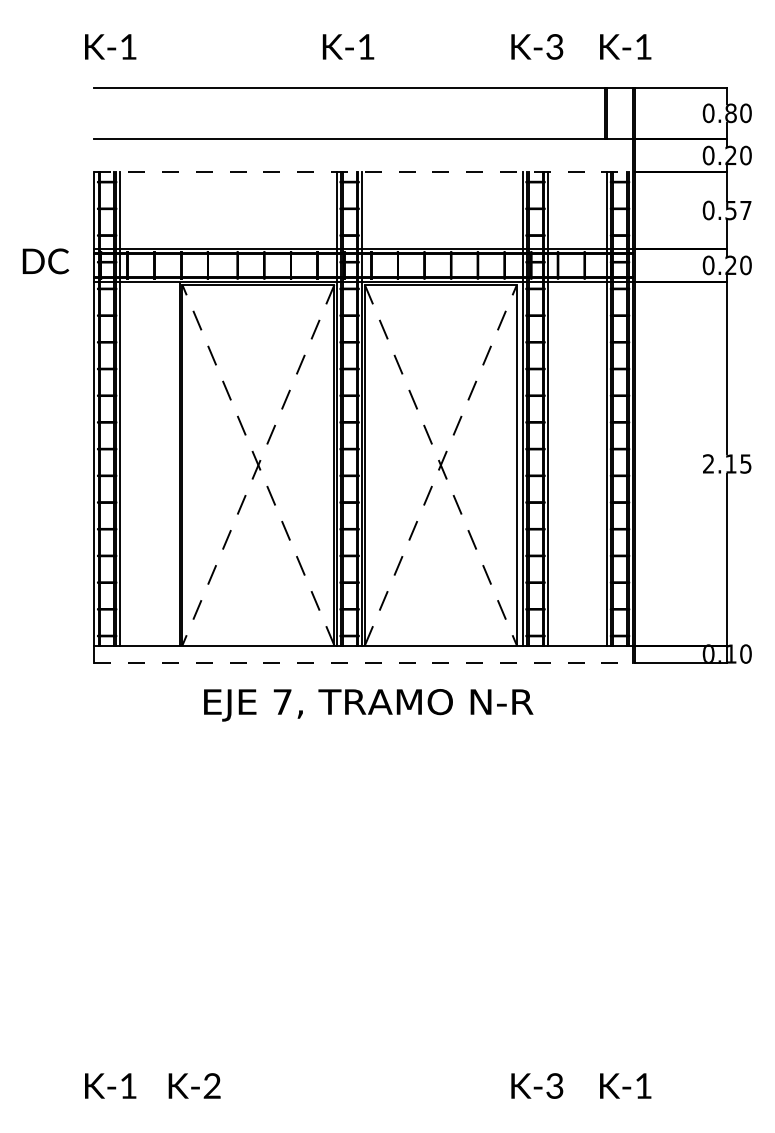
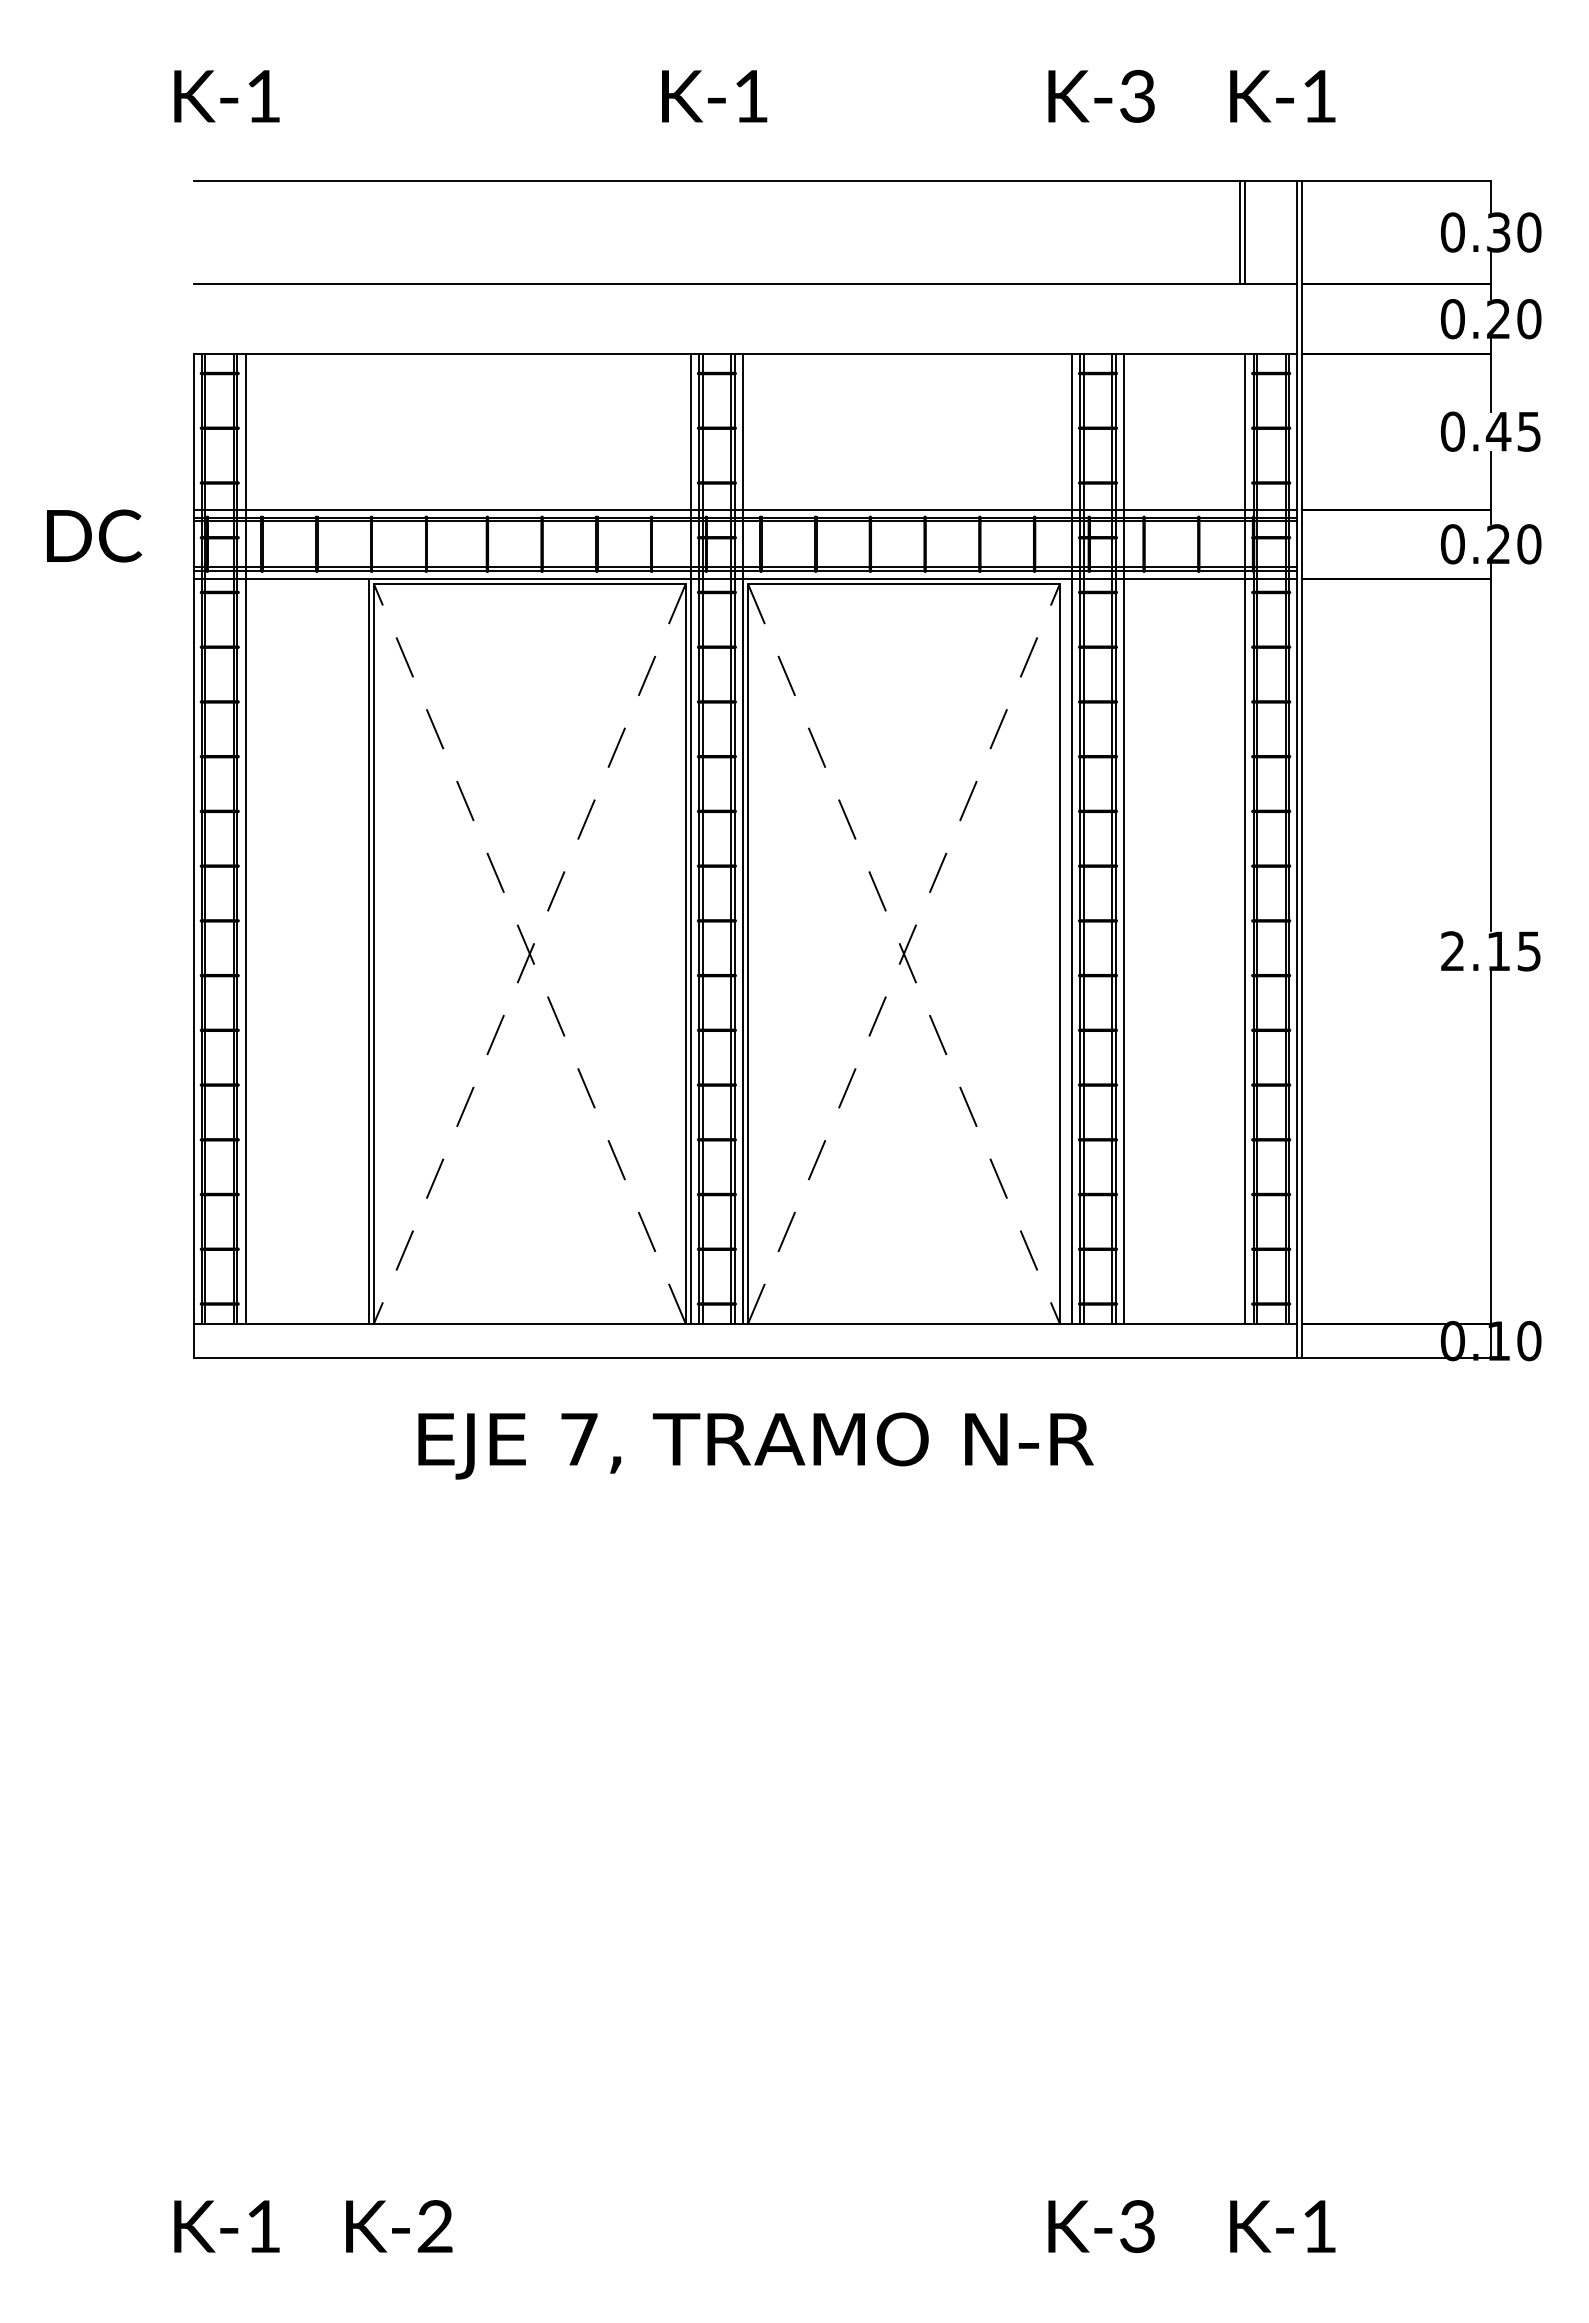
text: (730, 113) -> (1497, 232), 0.80 -> 0.30
line: (364, 172) -> (747, 353), dashed -> solid
text: (737, 210) -> (1512, 431), 0.57 -> 0.45
line: (365, 662) -> (749, 1358), dashed -> solid

